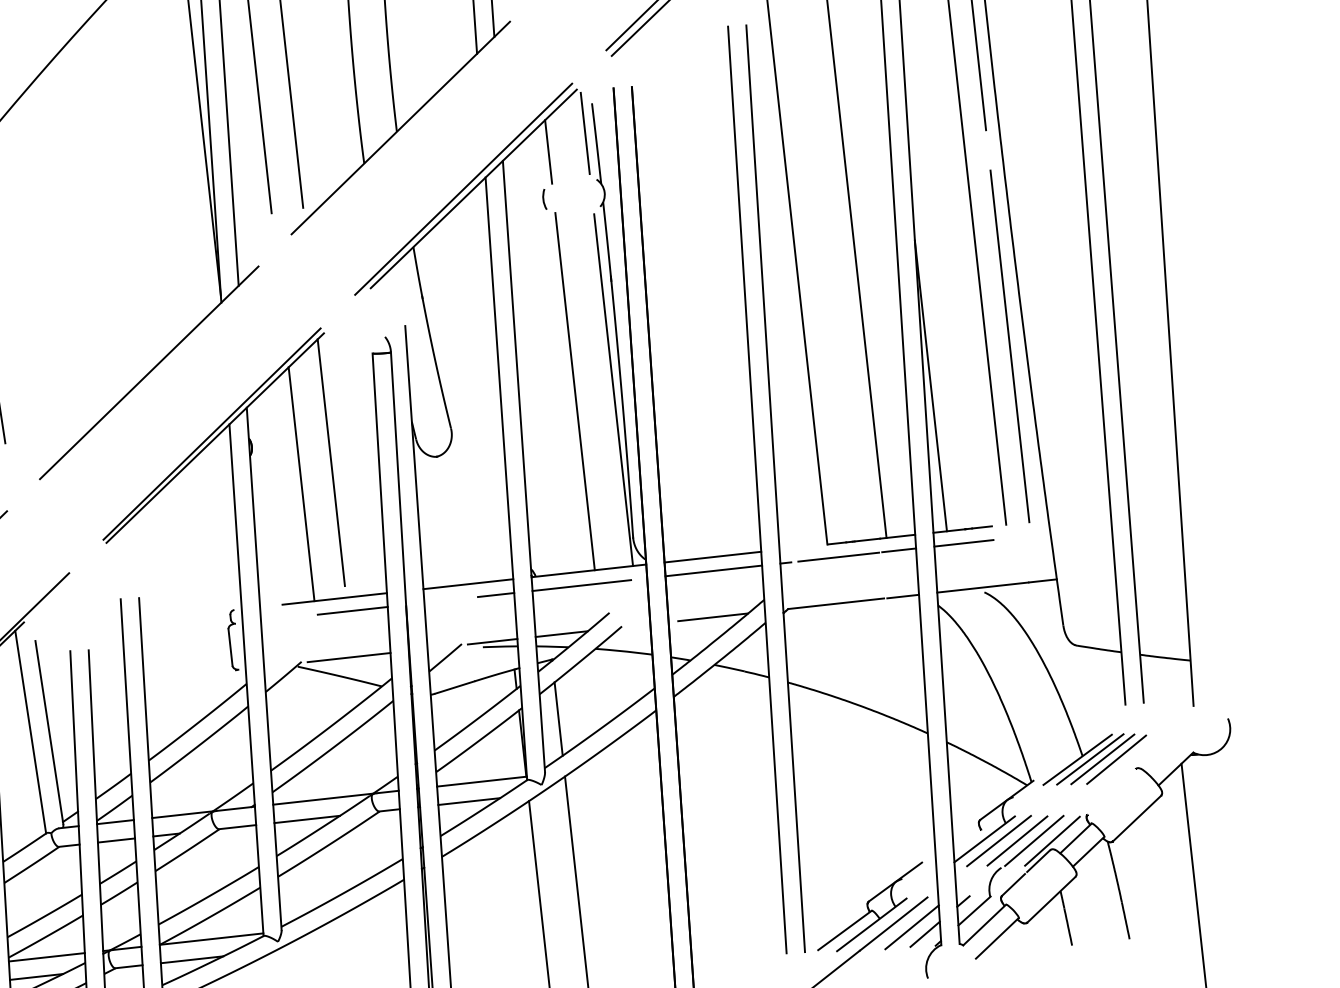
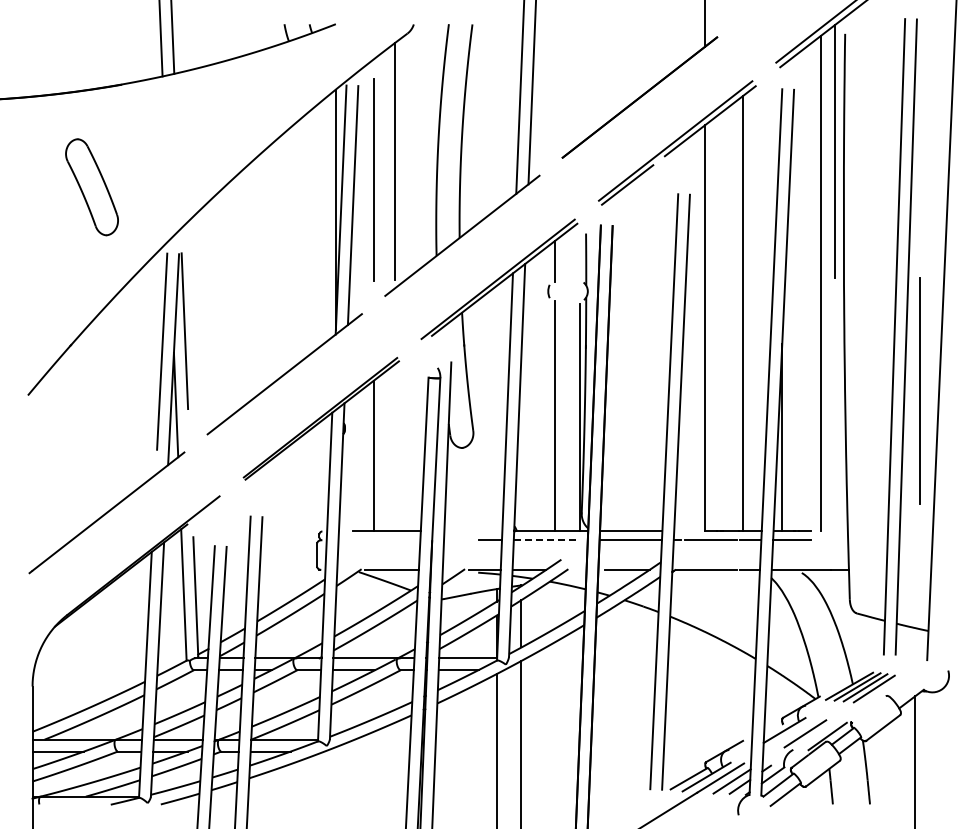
line: (585, 133) -> (579, 252), removed
line: (1008, 345) -> (919, 390), moved
line: (331, 461) -> (394, 443), removed
line: (468, 584) -> (473, 531), removed
line: (581, 585) -> (545, 540), solid -> dashed
line: (352, 611) -> (397, 540), removed
line: (998, 840) -> (793, 732), removed
line: (1033, 840) -> (815, 734), removed

